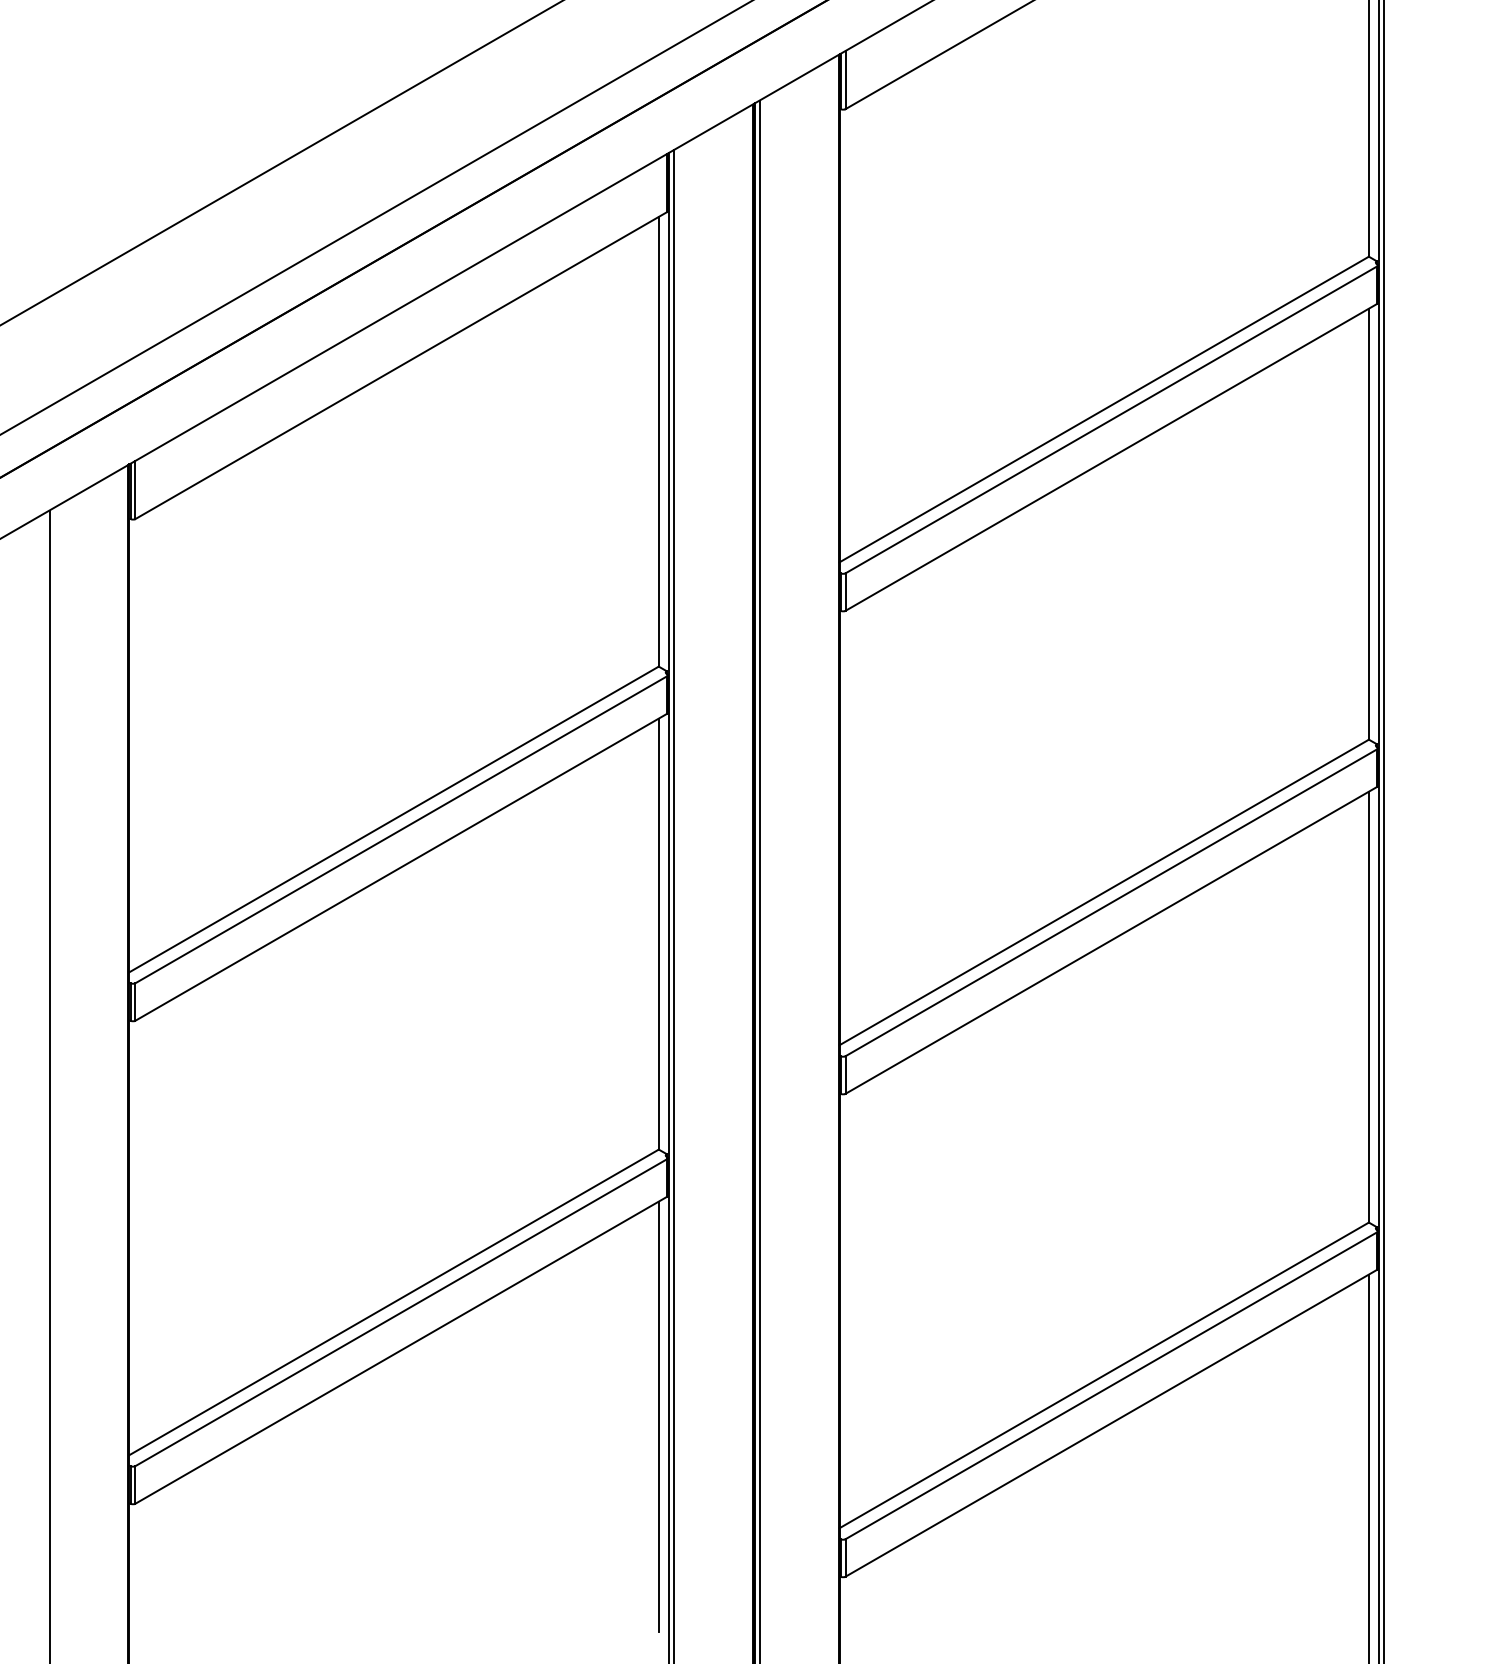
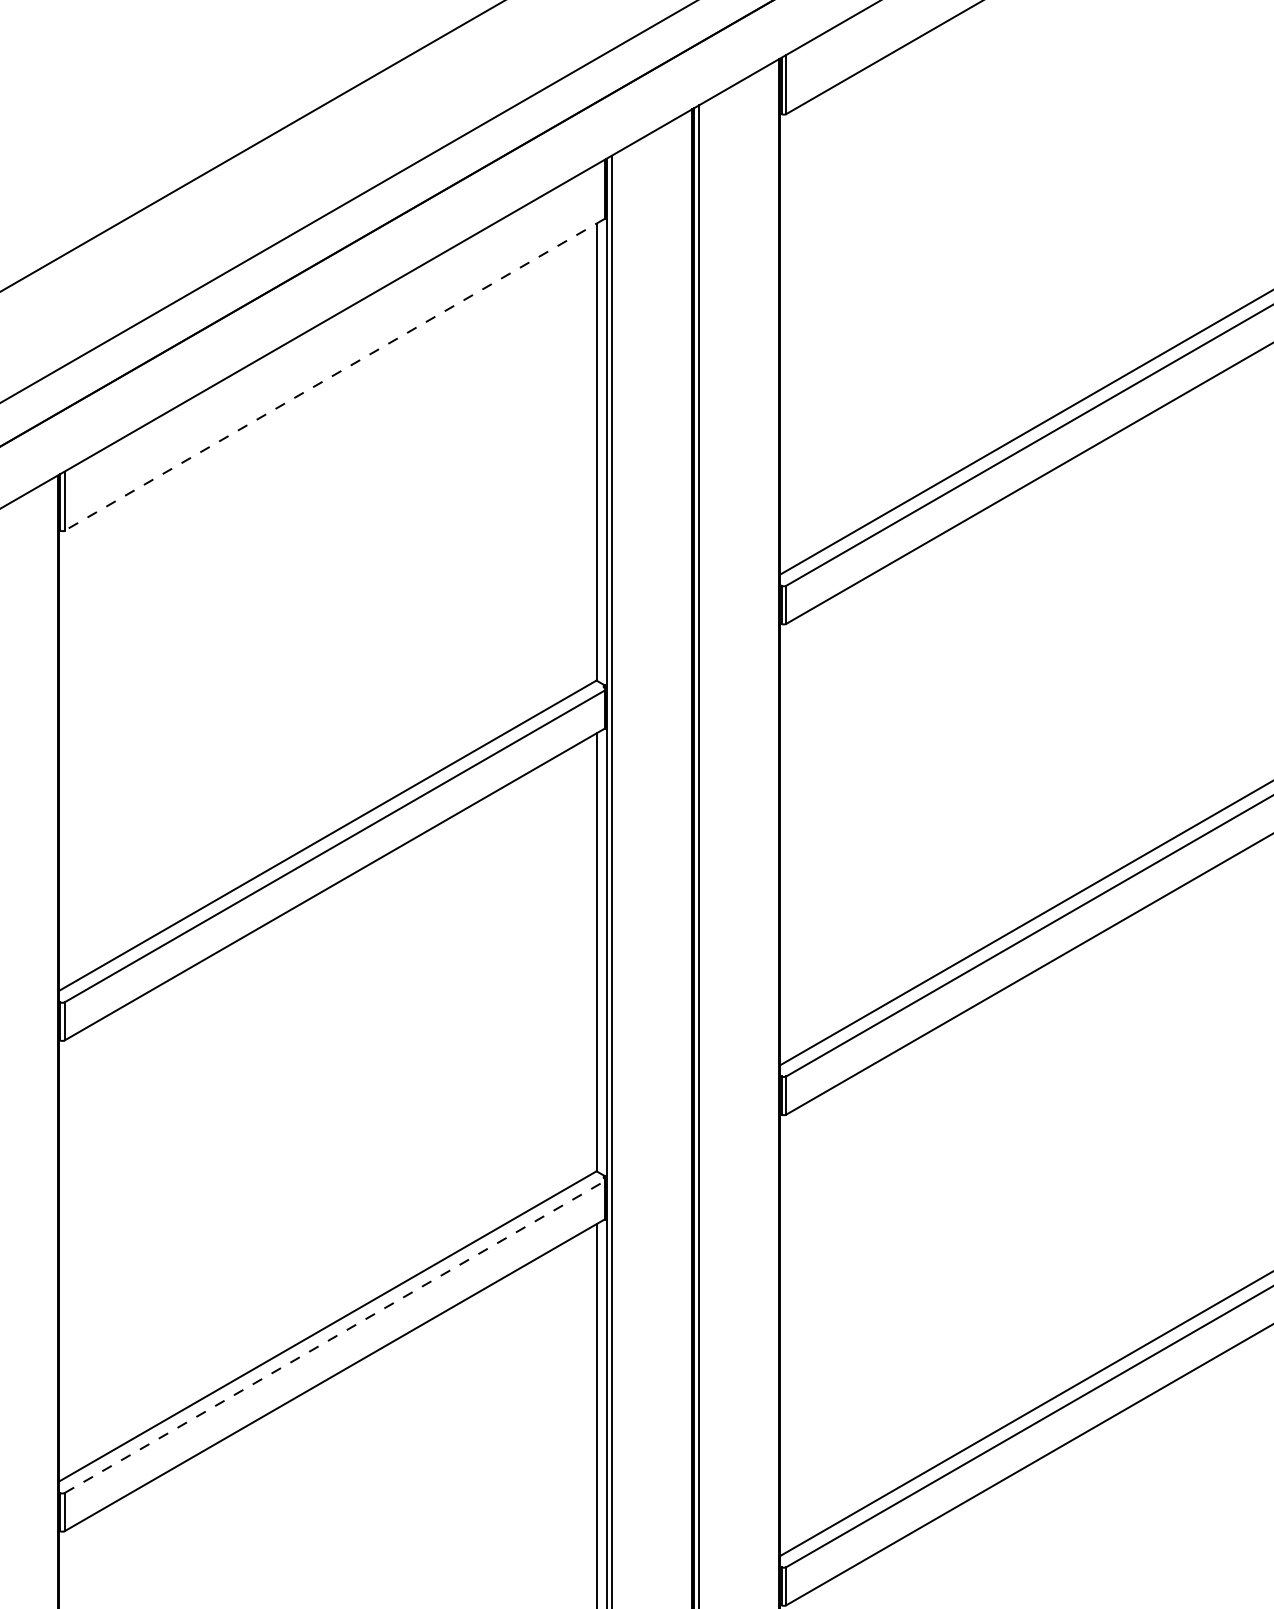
line: (401, 365) -> (335, 374), solid -> dashed
line: (401, 1312) -> (335, 1336), solid -> dashed

